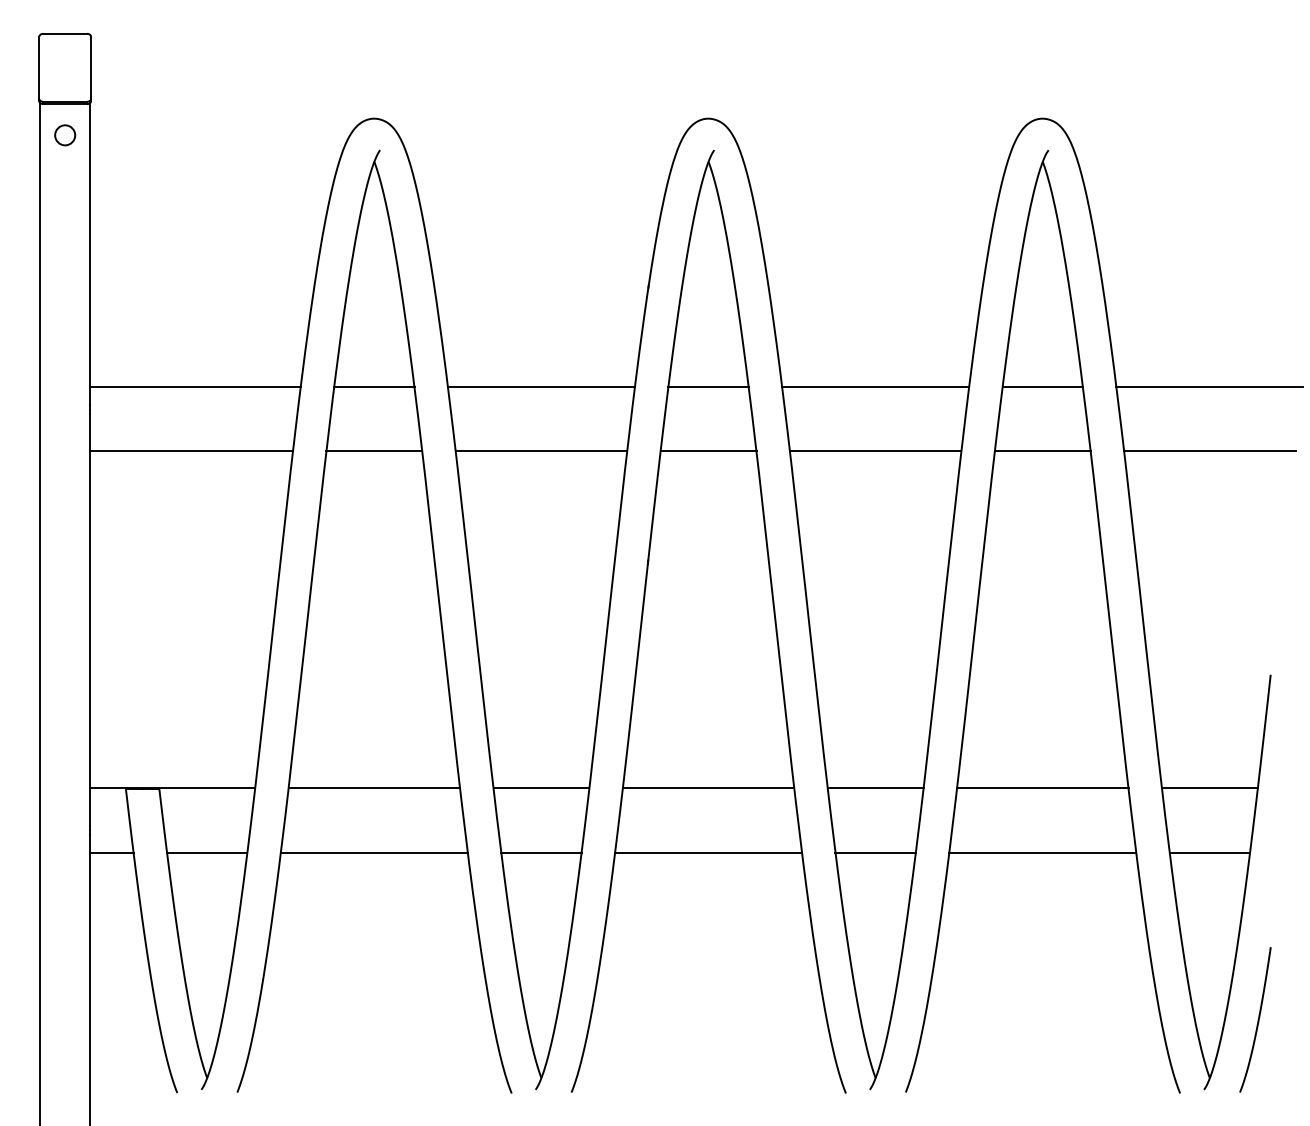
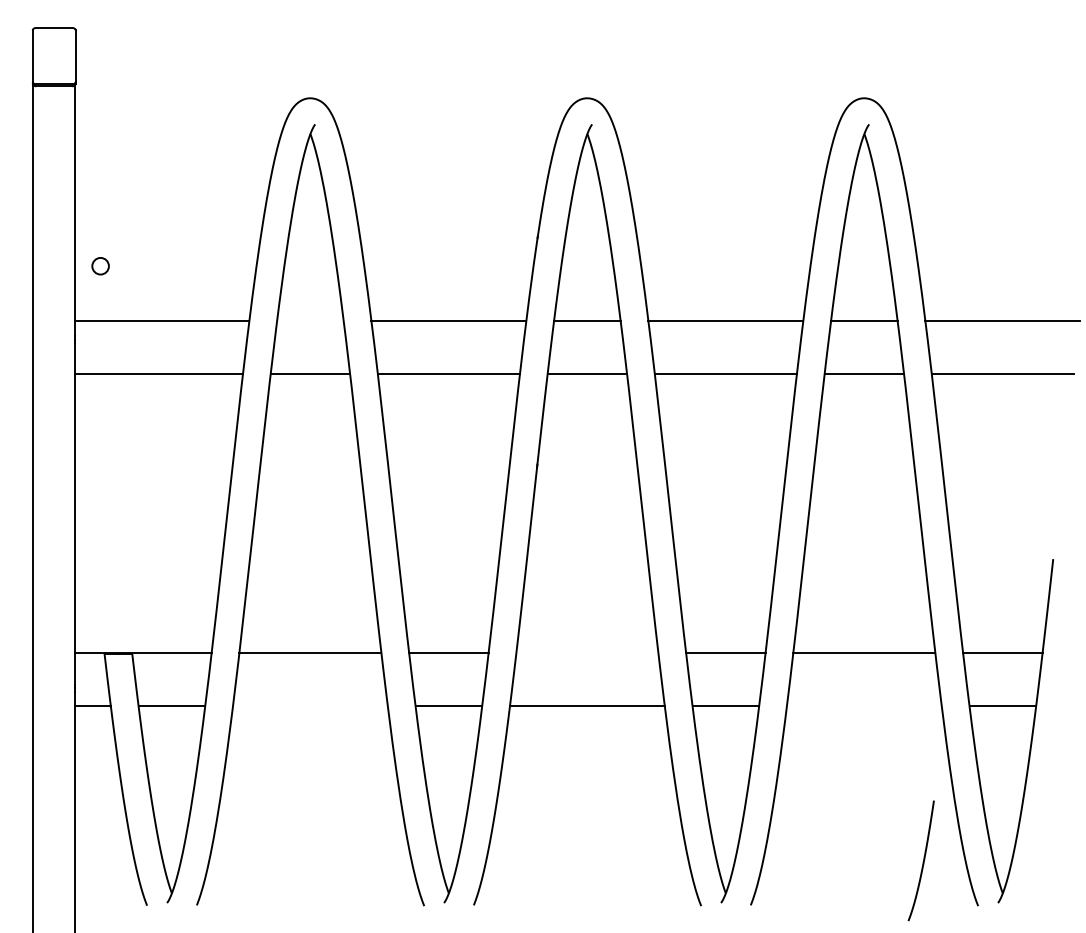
circle: (65, 135) -> (100, 266), moved
line: (374, 387) -> (310, 321), removed
line: (708, 788) -> (587, 653), removed
line: (373, 852) -> (309, 706), removed
line: (1042, 852) -> (864, 706), removed
curve: (1257, 1019) -> (922, 860), moved

